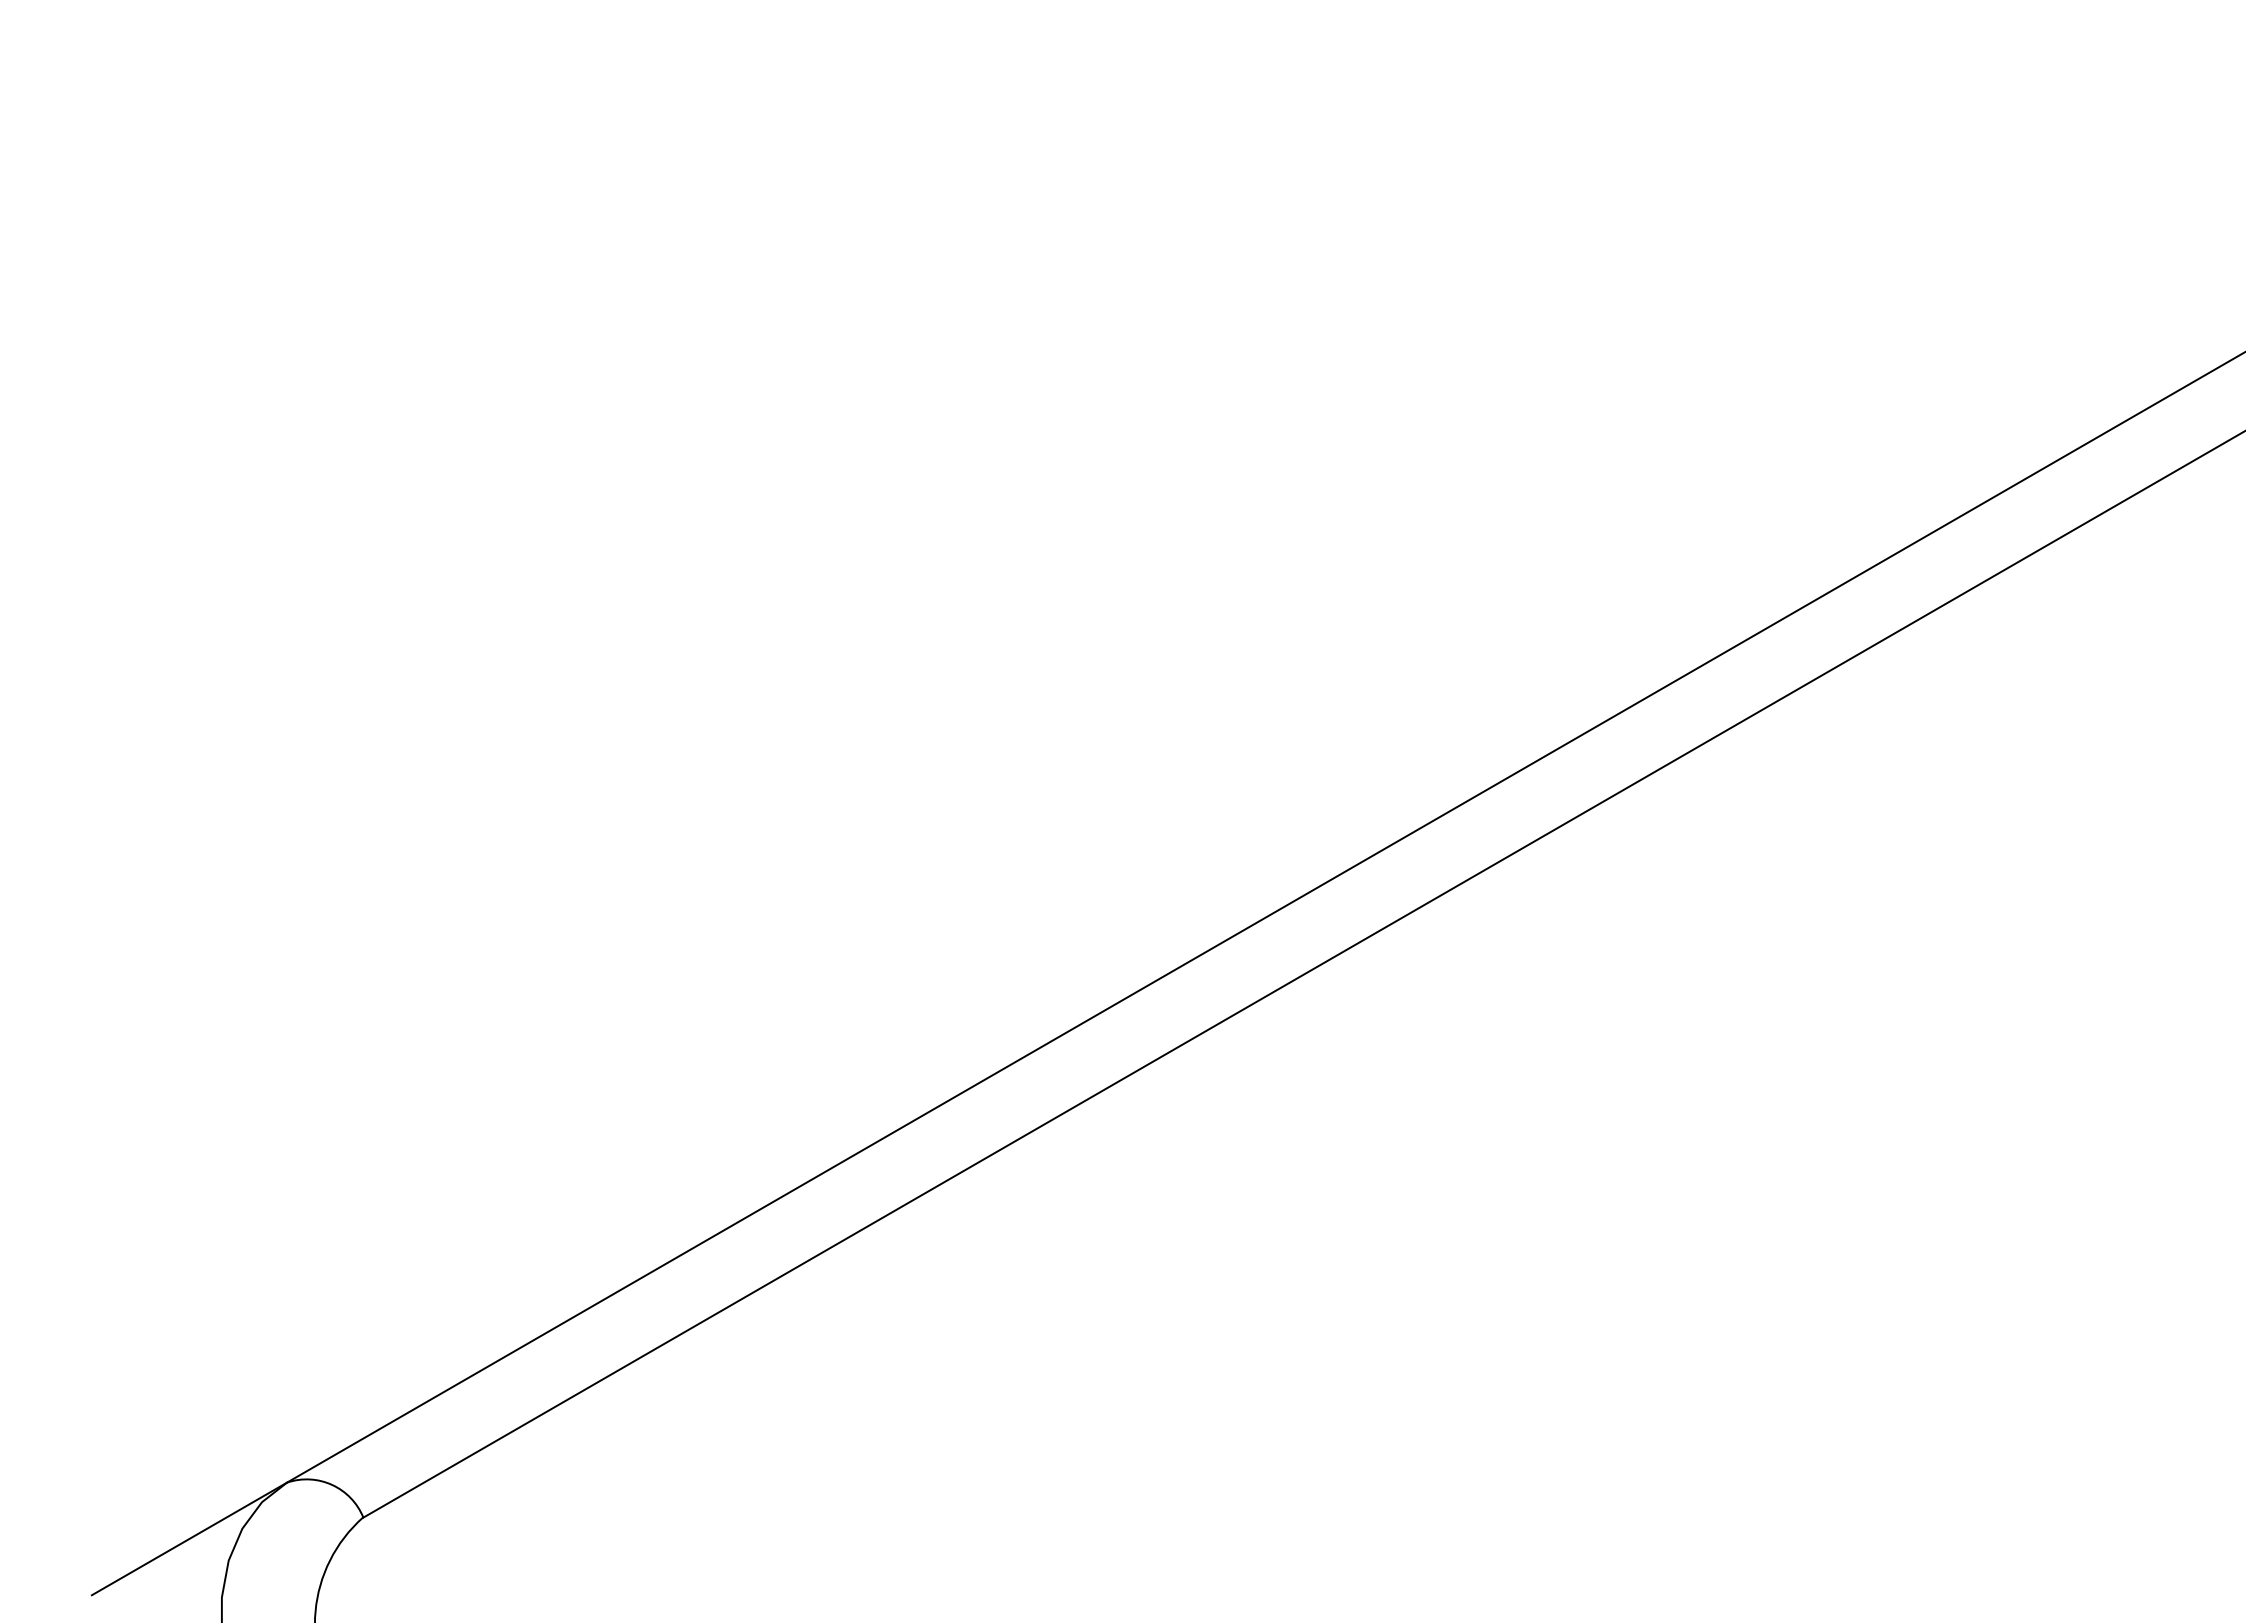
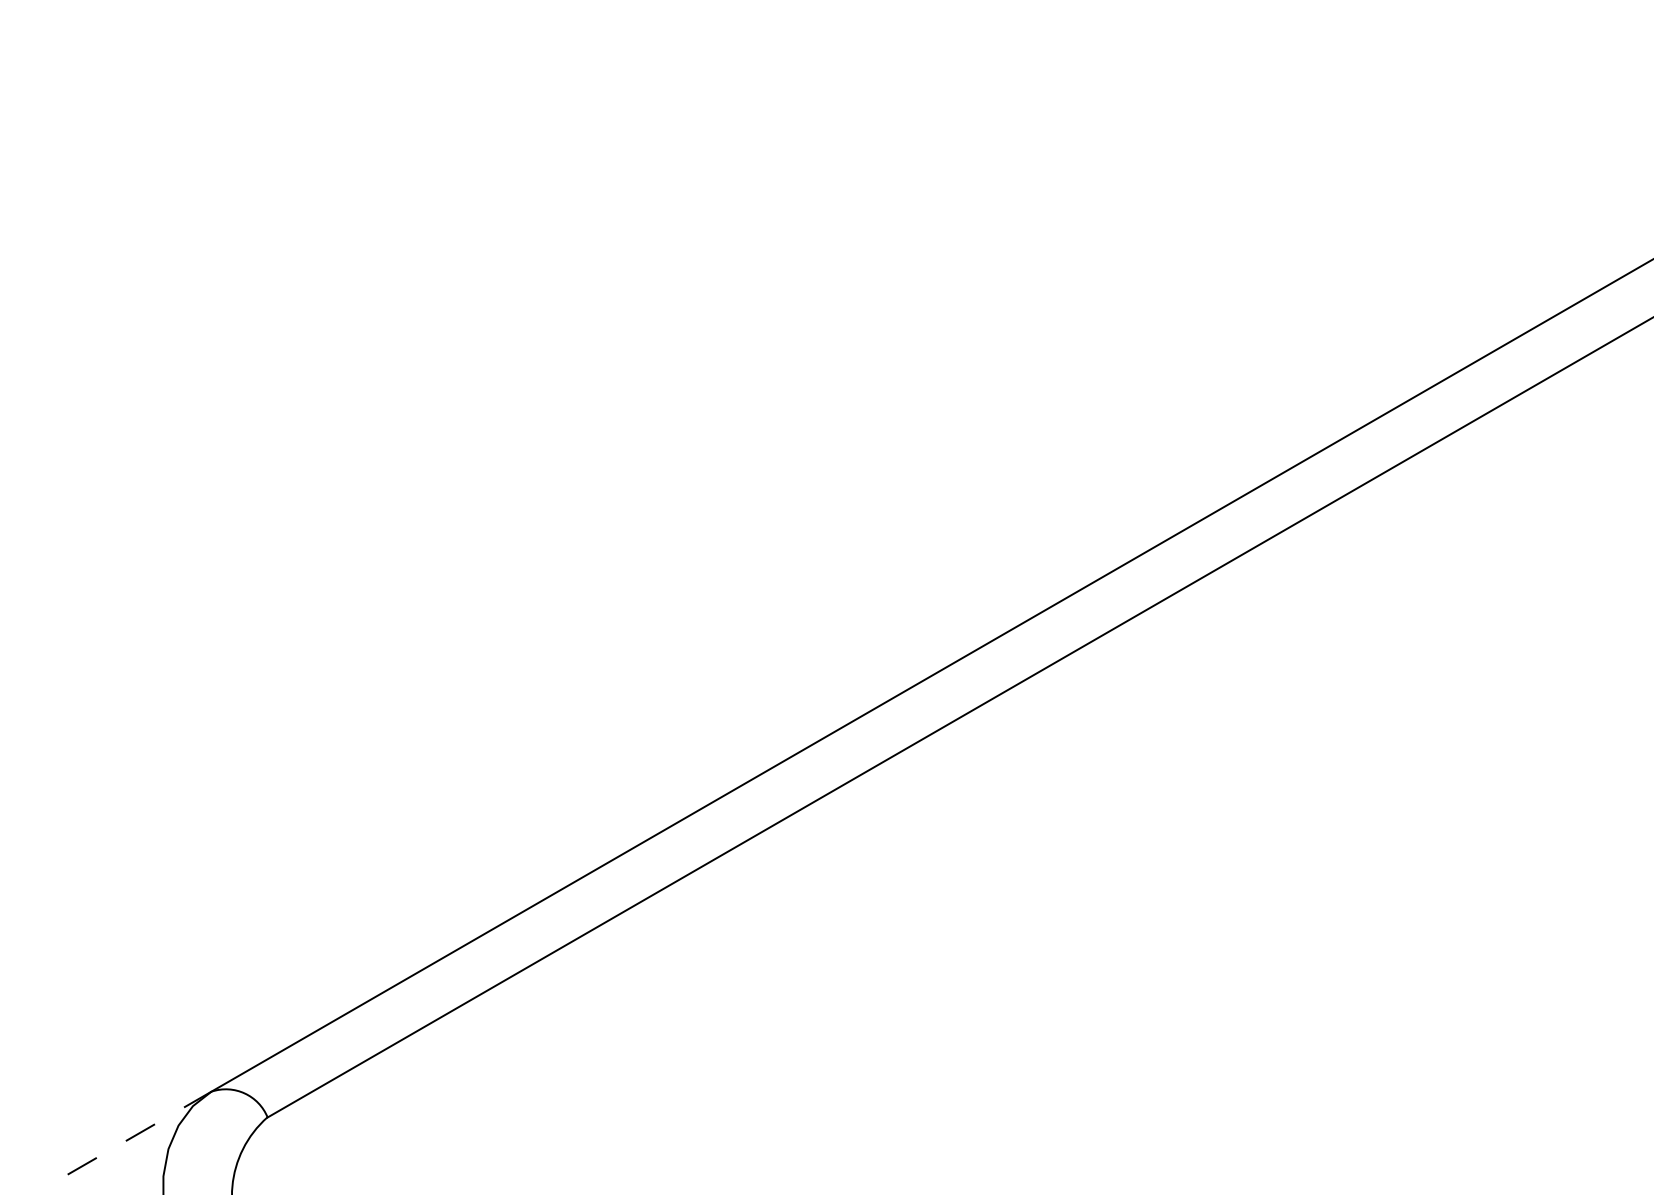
line: (189, 1539) -> (139, 1133), solid -> dashed

